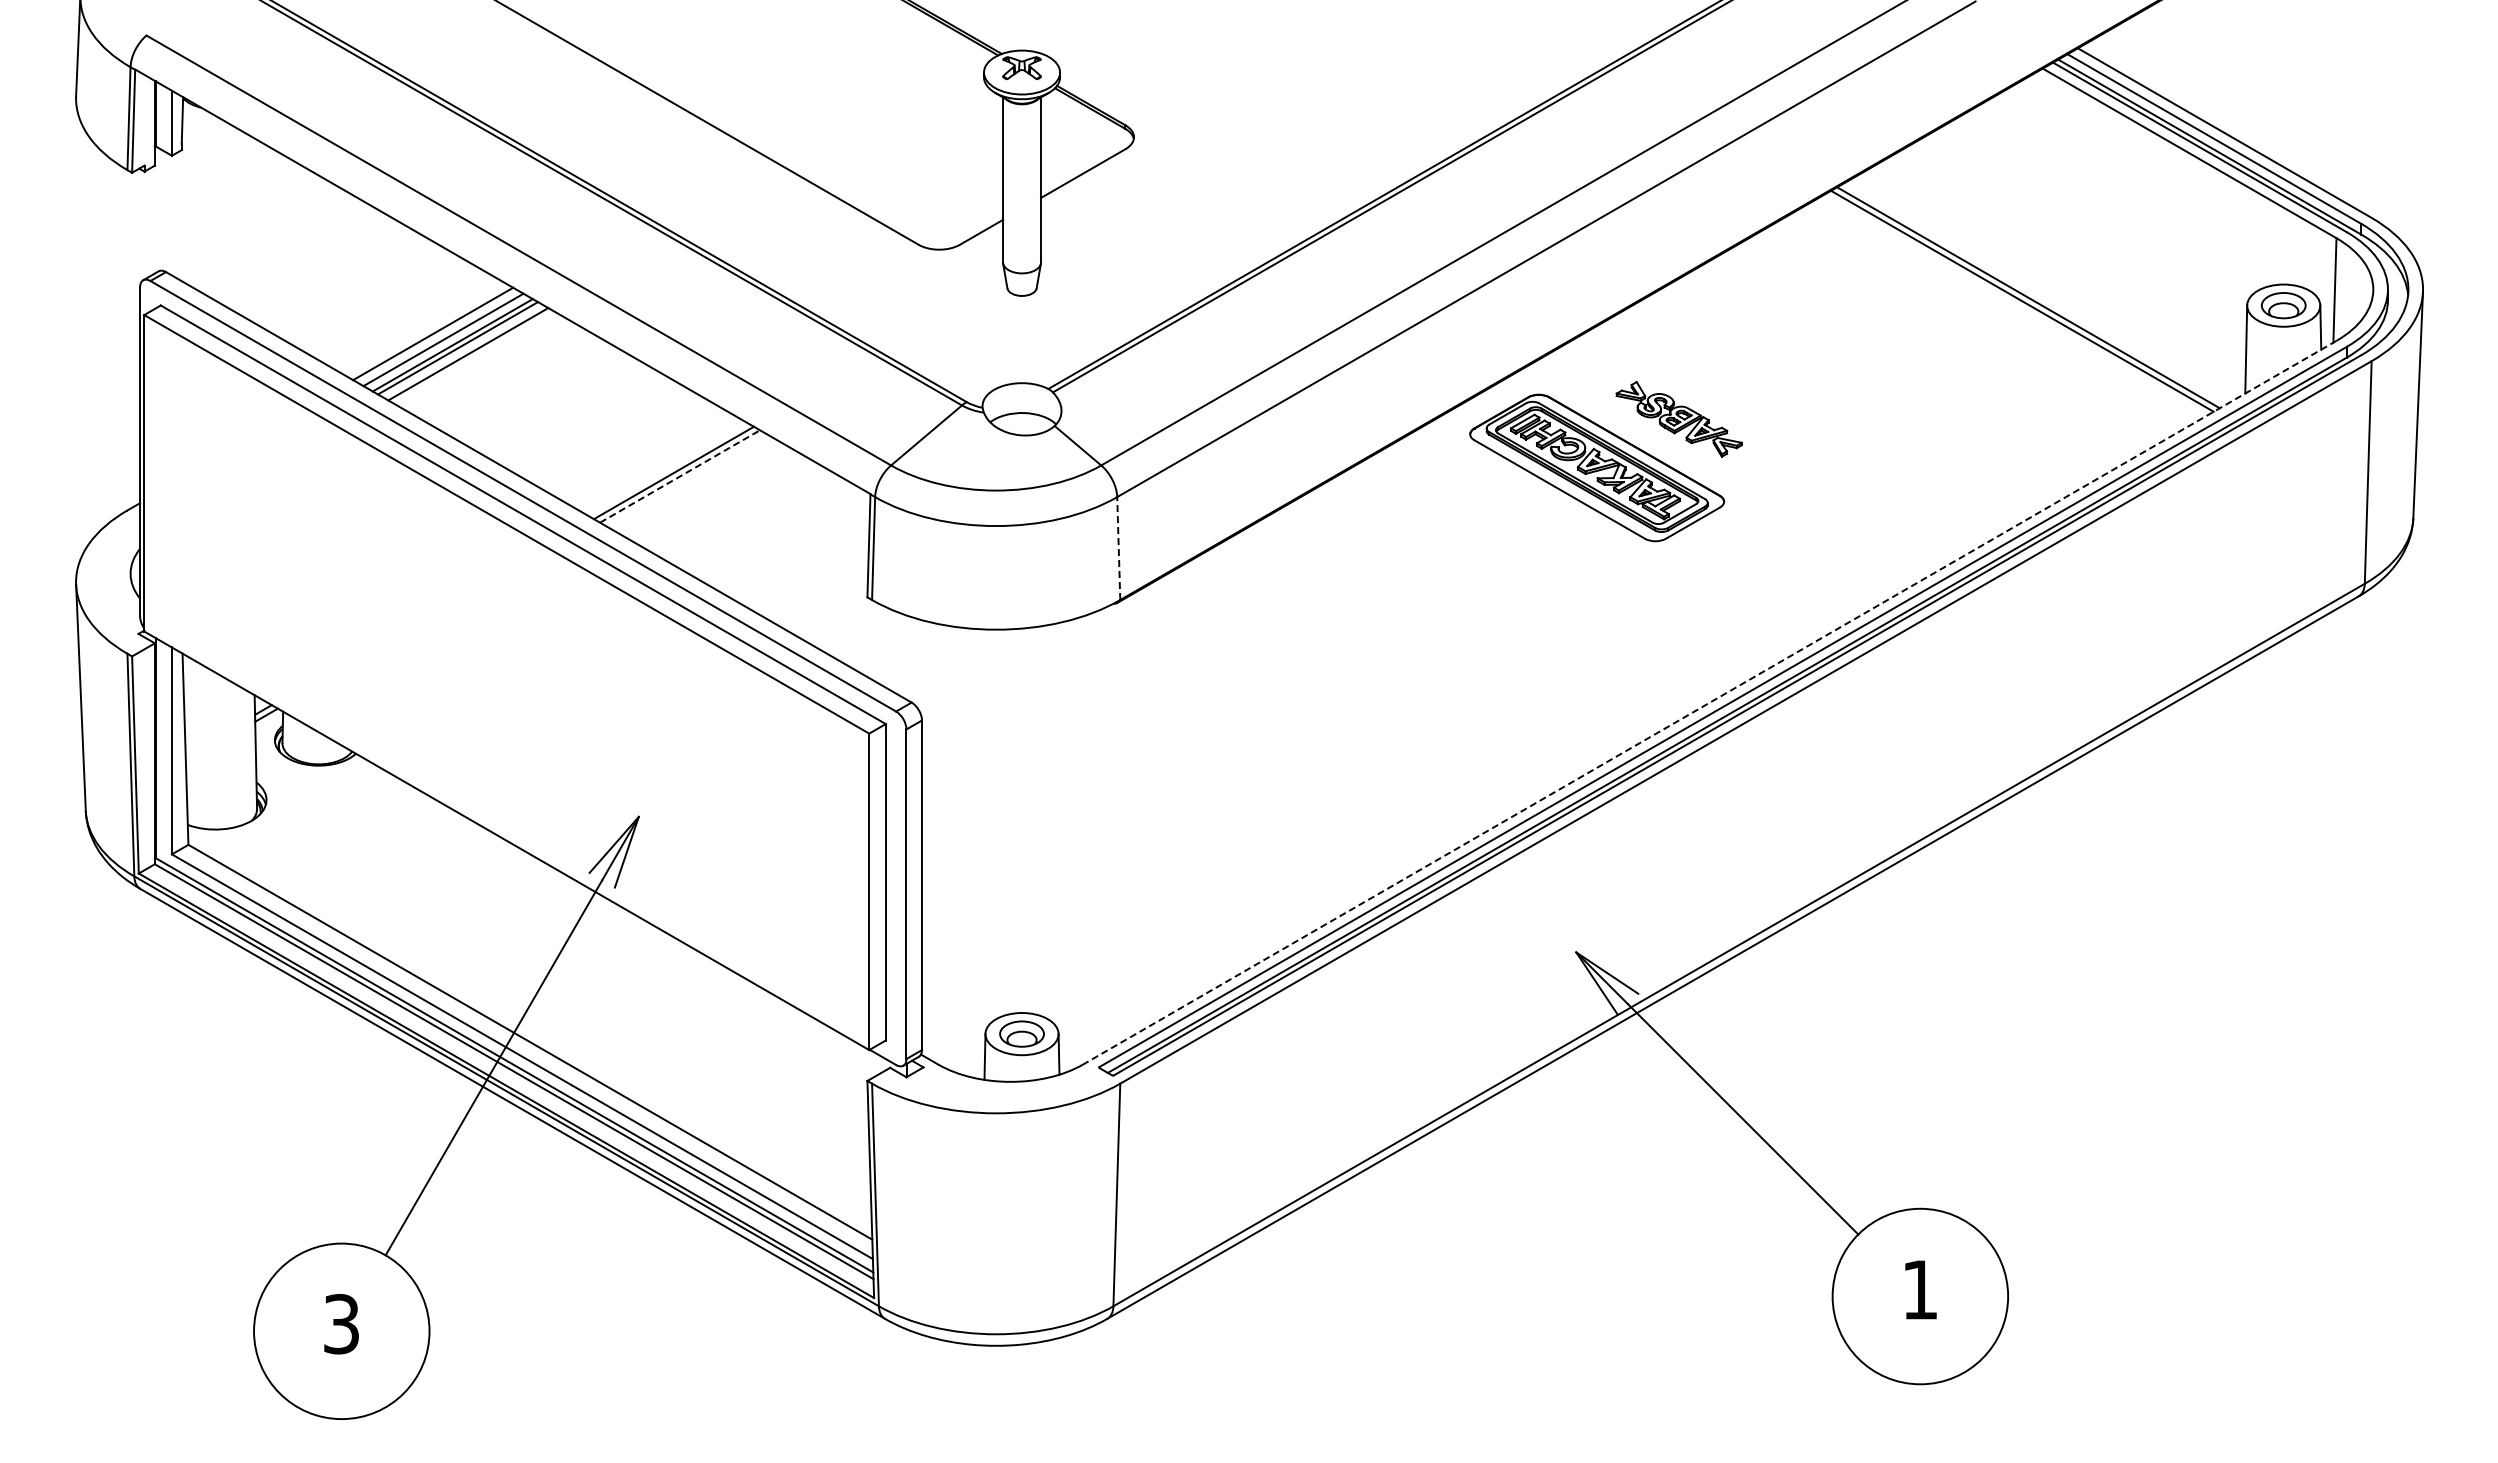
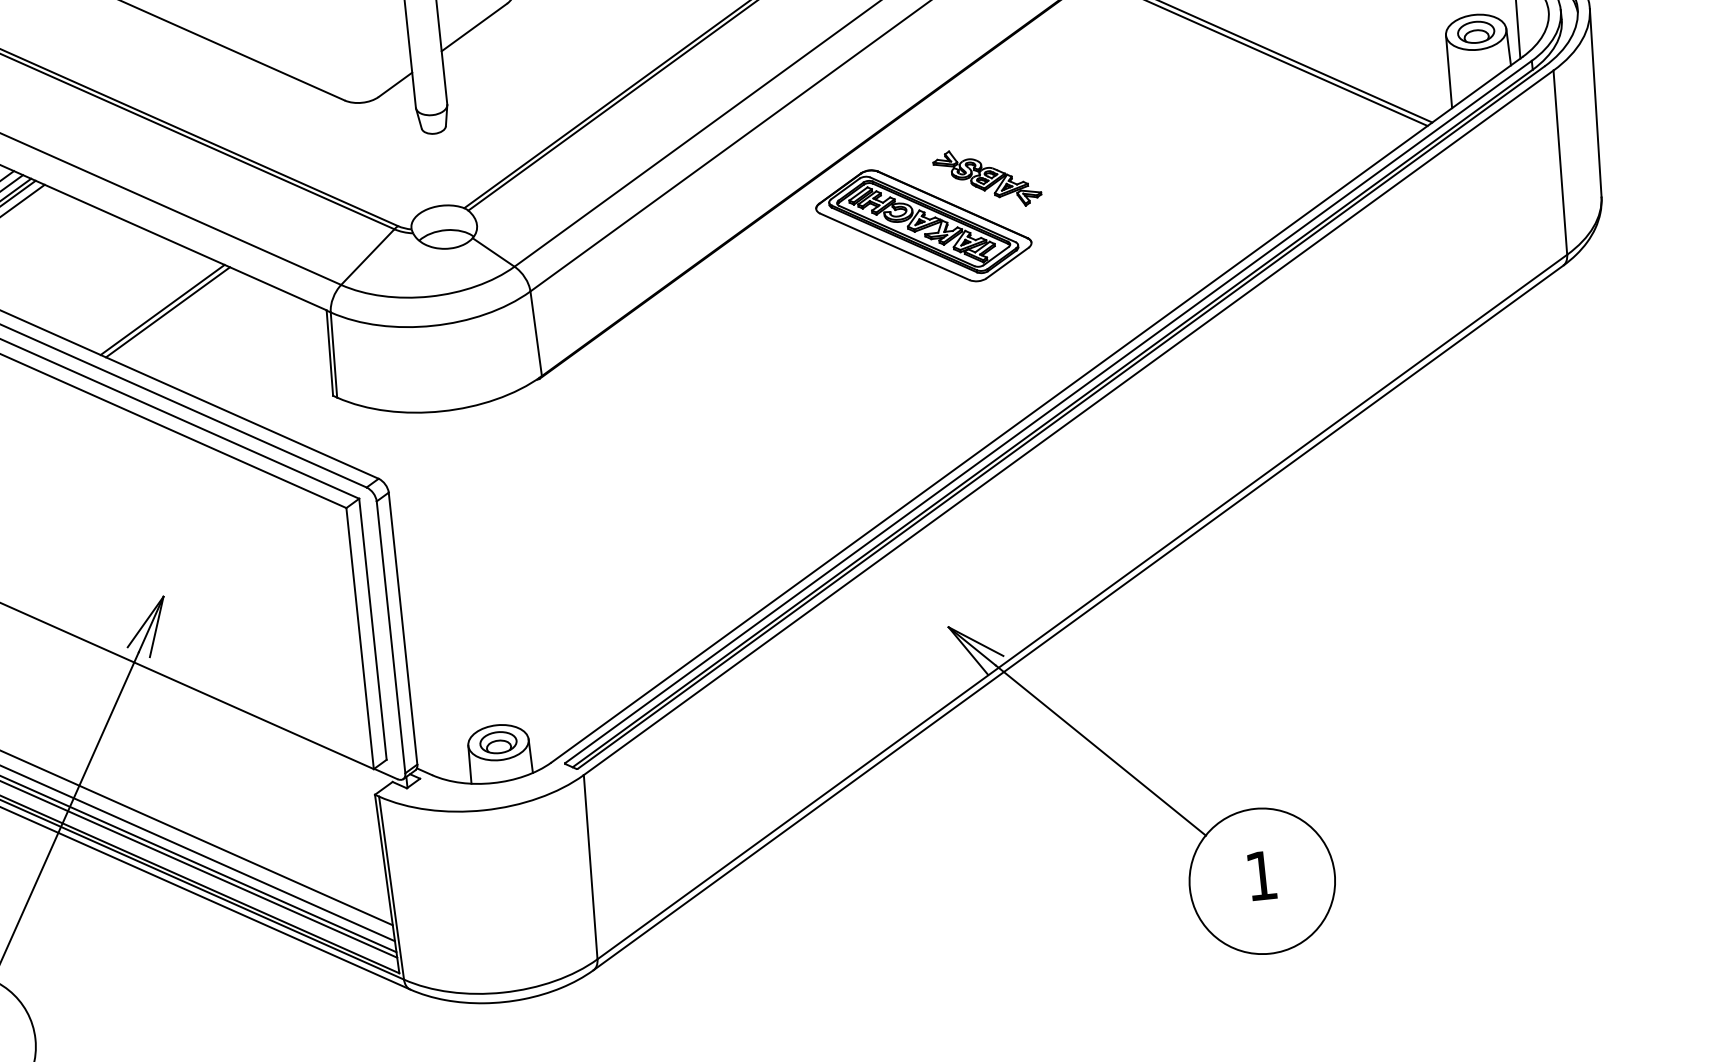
line: (680, 476) -> (168, 312), dashed -> solid
line: (1118, 548) -> (535, 333), dashed -> solid
line: (1709, 702) -> (1036, 409), dashed -> solid

